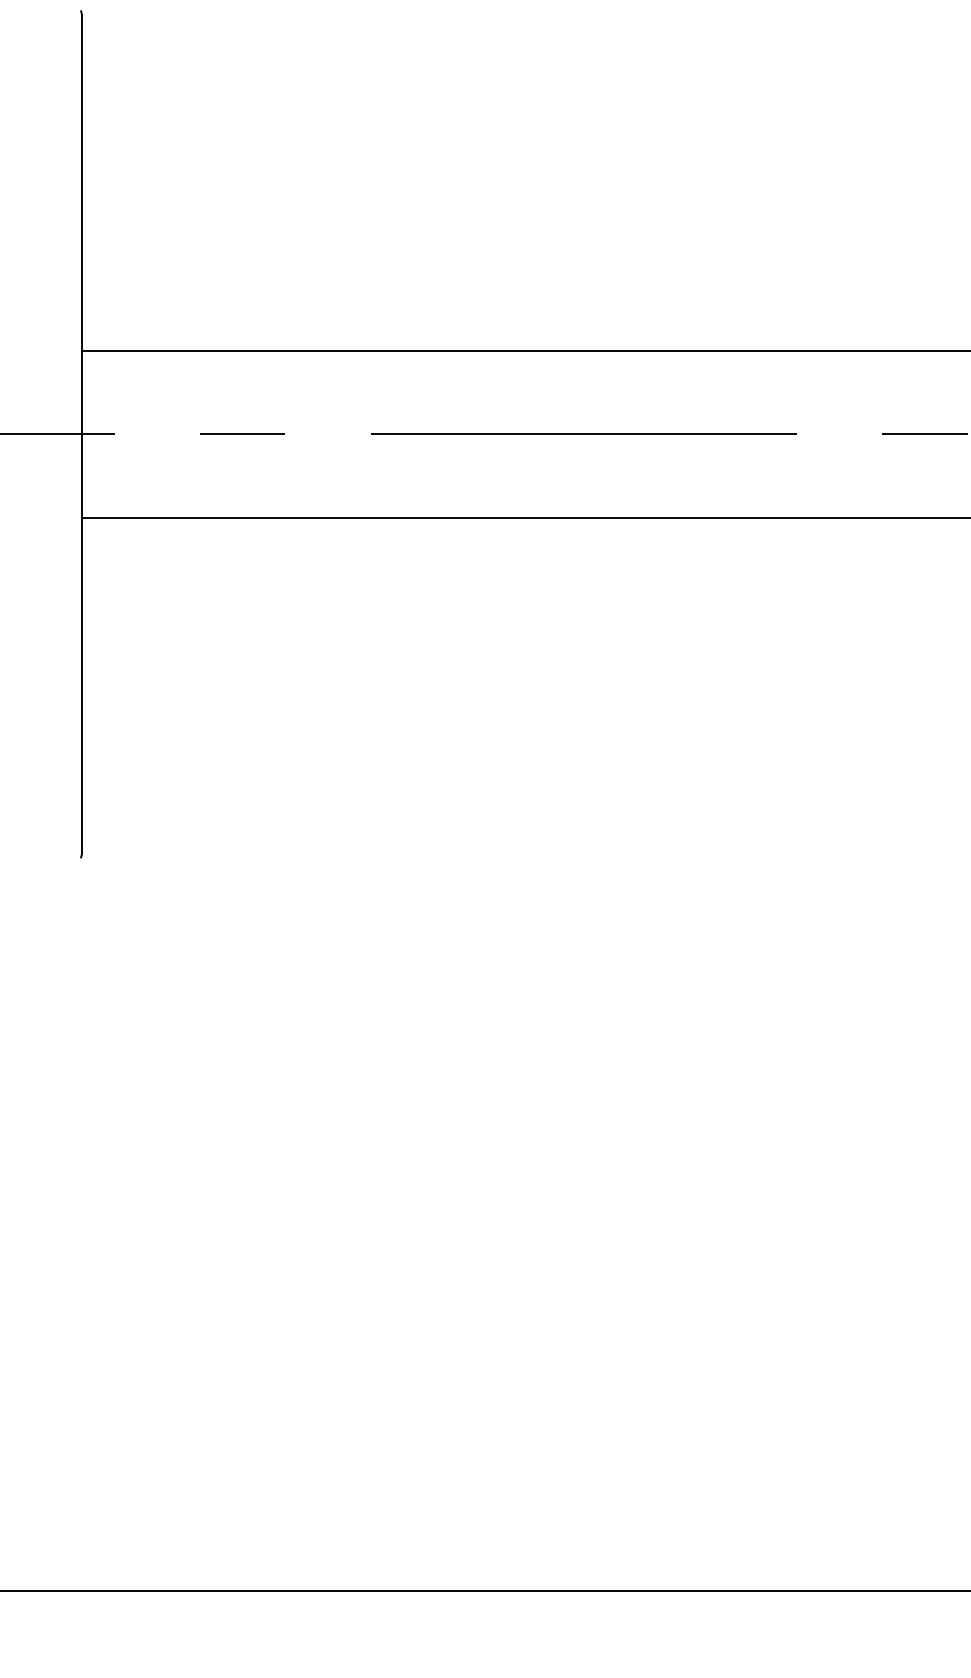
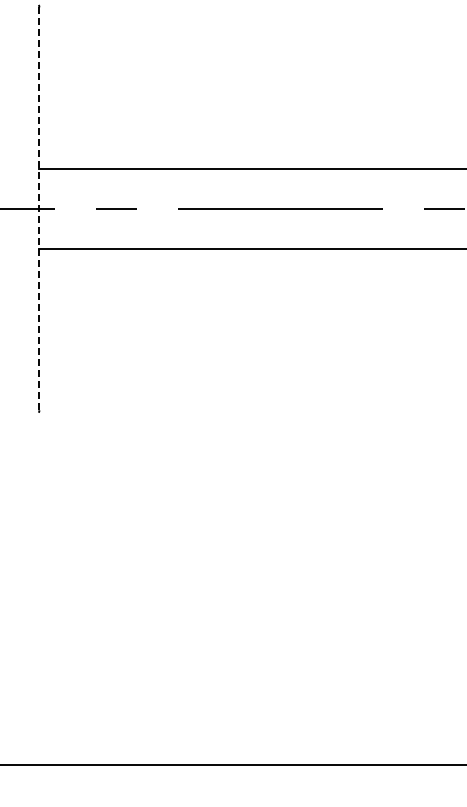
line: (82, 433) -> (39, 208), solid -> dashed

